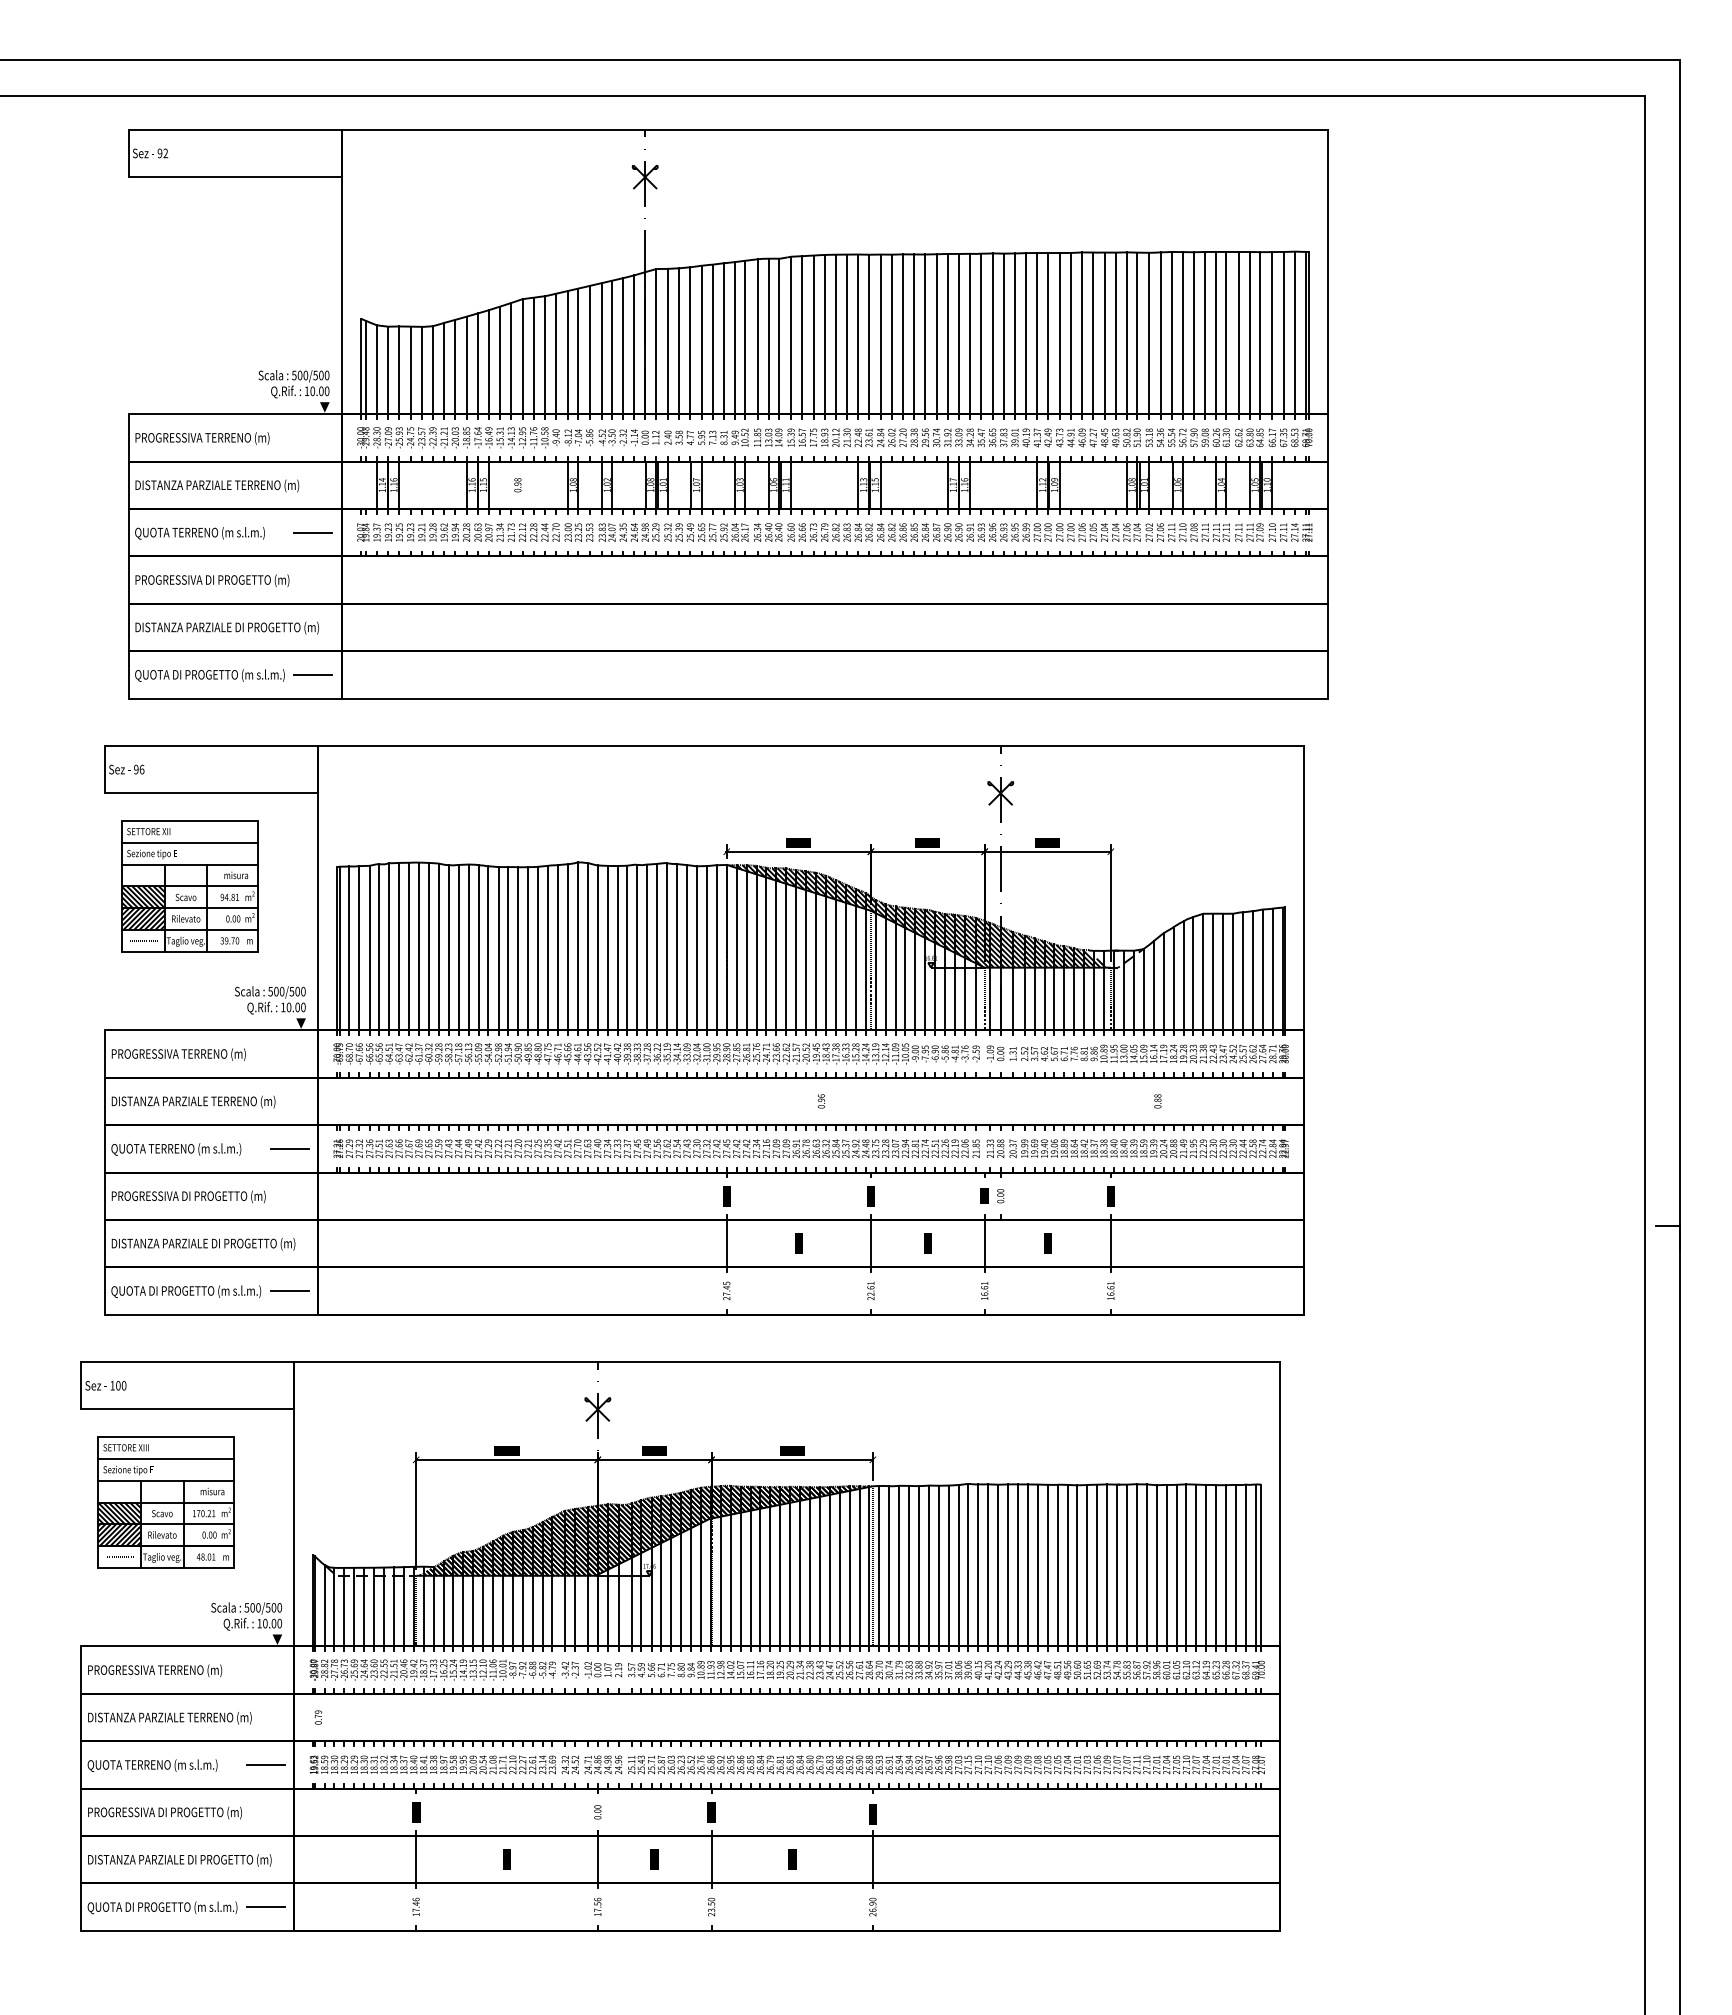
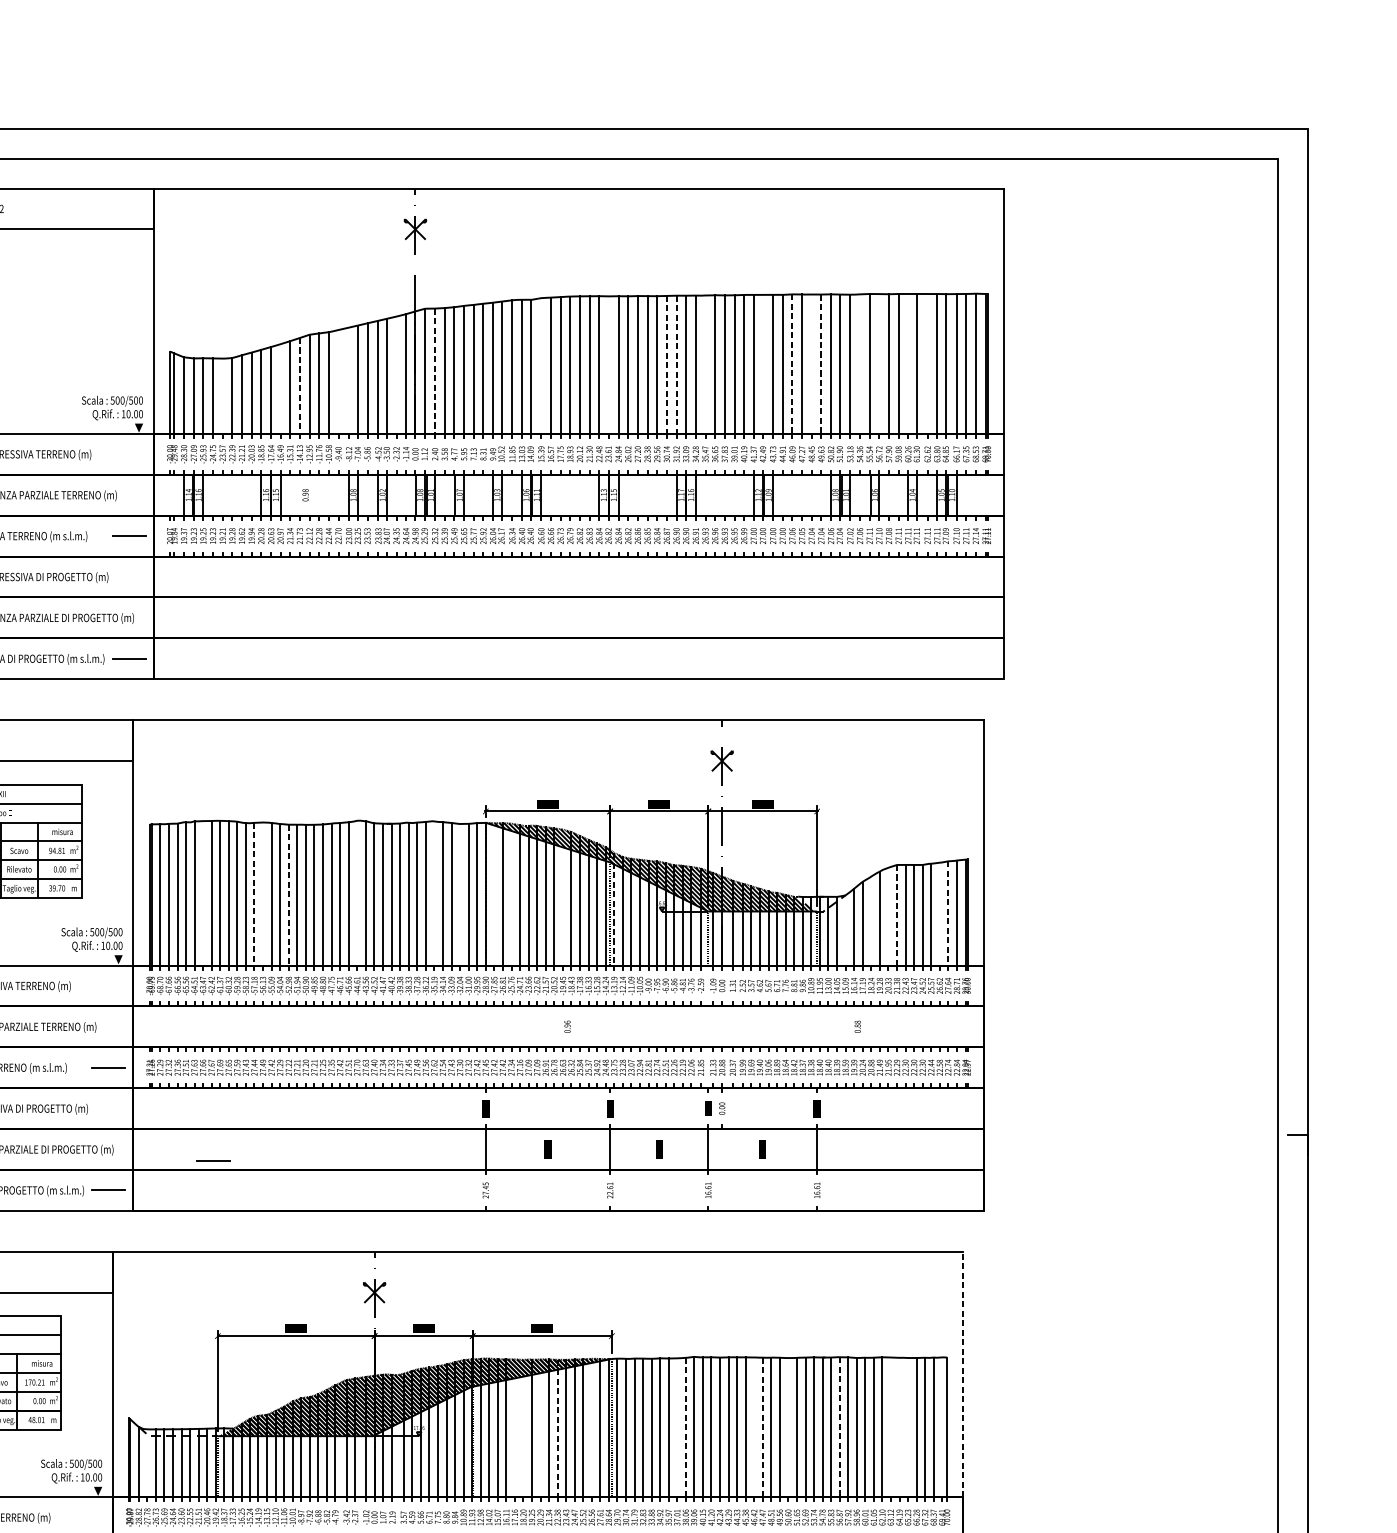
line: (1216, 332) -> (908, 363), removed
line: (981, 333) -> (705, 364), removed
line: (1048, 333) -> (763, 364), removed
line: (1082, 333) -> (792, 364), solid -> dashed
line: (1104, 333) -> (811, 364), removed
line: (1115, 333) -> (821, 364), solid -> dashed
line: (1160, 333) -> (860, 364), removed
line: (1182, 333) -> (879, 364), removed
line: (1238, 333) -> (927, 364), removed
line: (869, 334) -> (608, 365), removed
line: (936, 334) -> (666, 365), solid -> dashed
line: (947, 334) -> (676, 365), solid -> dashed
line: (791, 335) -> (541, 366), removed
line: (668, 341) -> (435, 371), solid -> dashed
line: (623, 346) -> (396, 375), removed
line: (568, 352) -> (349, 380), removed
line: (556, 353) -> (338, 381), removed
line: (511, 358) -> (300, 385), solid -> dashed
line: (488, 362) -> (280, 389), removed
line: (421, 370) -> (222, 396), removed
line: (399, 946) -> (203, 893), removed
line: (577, 946) -> (357, 893), removed
line: (667, 946) -> (434, 893), removed
line: (458, 947) -> (254, 894), solid -> dashed
line: (468, 947) -> (262, 894), removed
line: (736, 947) -> (494, 894), removed
line: (756, 947) -> (511, 894), removed
line: (498, 948) -> (288, 894), solid -> dashed
line: (696, 948) -> (459, 894), removed
line: (816, 951) -> (563, 897), removed
line: (875, 965) -> (614, 909), solid -> dashed
line: (1253, 970) -> (940, 913), removed
line: (1262, 970) -> (948, 913), solid -> dashed
line: (1203, 972) -> (897, 915), solid -> dashed
line: (1193, 973) -> (888, 916), removed
line: (1173, 978) -> (871, 920), removed
line: (1143, 989) -> (845, 930), removed
line: (410, 1256) -> (212, 1160), added
line: (1280, 1503) -> (963, 1373), solid -> dashed
line: (948, 1565) -> (677, 1427), removed
line: (958, 1565) -> (685, 1427), solid -> dashed
line: (1037, 1565) -> (753, 1427), removed
line: (1047, 1565) -> (762, 1427), solid -> dashed
line: (1077, 1565) -> (788, 1427), removed
line: (1136, 1565) -> (839, 1427), solid -> dashed
line: (1196, 1565) -> (891, 1427), removed
line: (1206, 1565) -> (899, 1427), removed
line: (1216, 1565) -> (908, 1427), removed
line: (1255, 1565) -> (942, 1427), removed
line: (760, 1566) -> (514, 1428), removed
line: (770, 1566) -> (523, 1428), removed
line: (790, 1566) -> (540, 1428), removed
line: (810, 1566) -> (558, 1428), solid -> dashed
line: (849, 1566) -> (591, 1428), removed
line: (334, 1606) -> (147, 1462), removed

